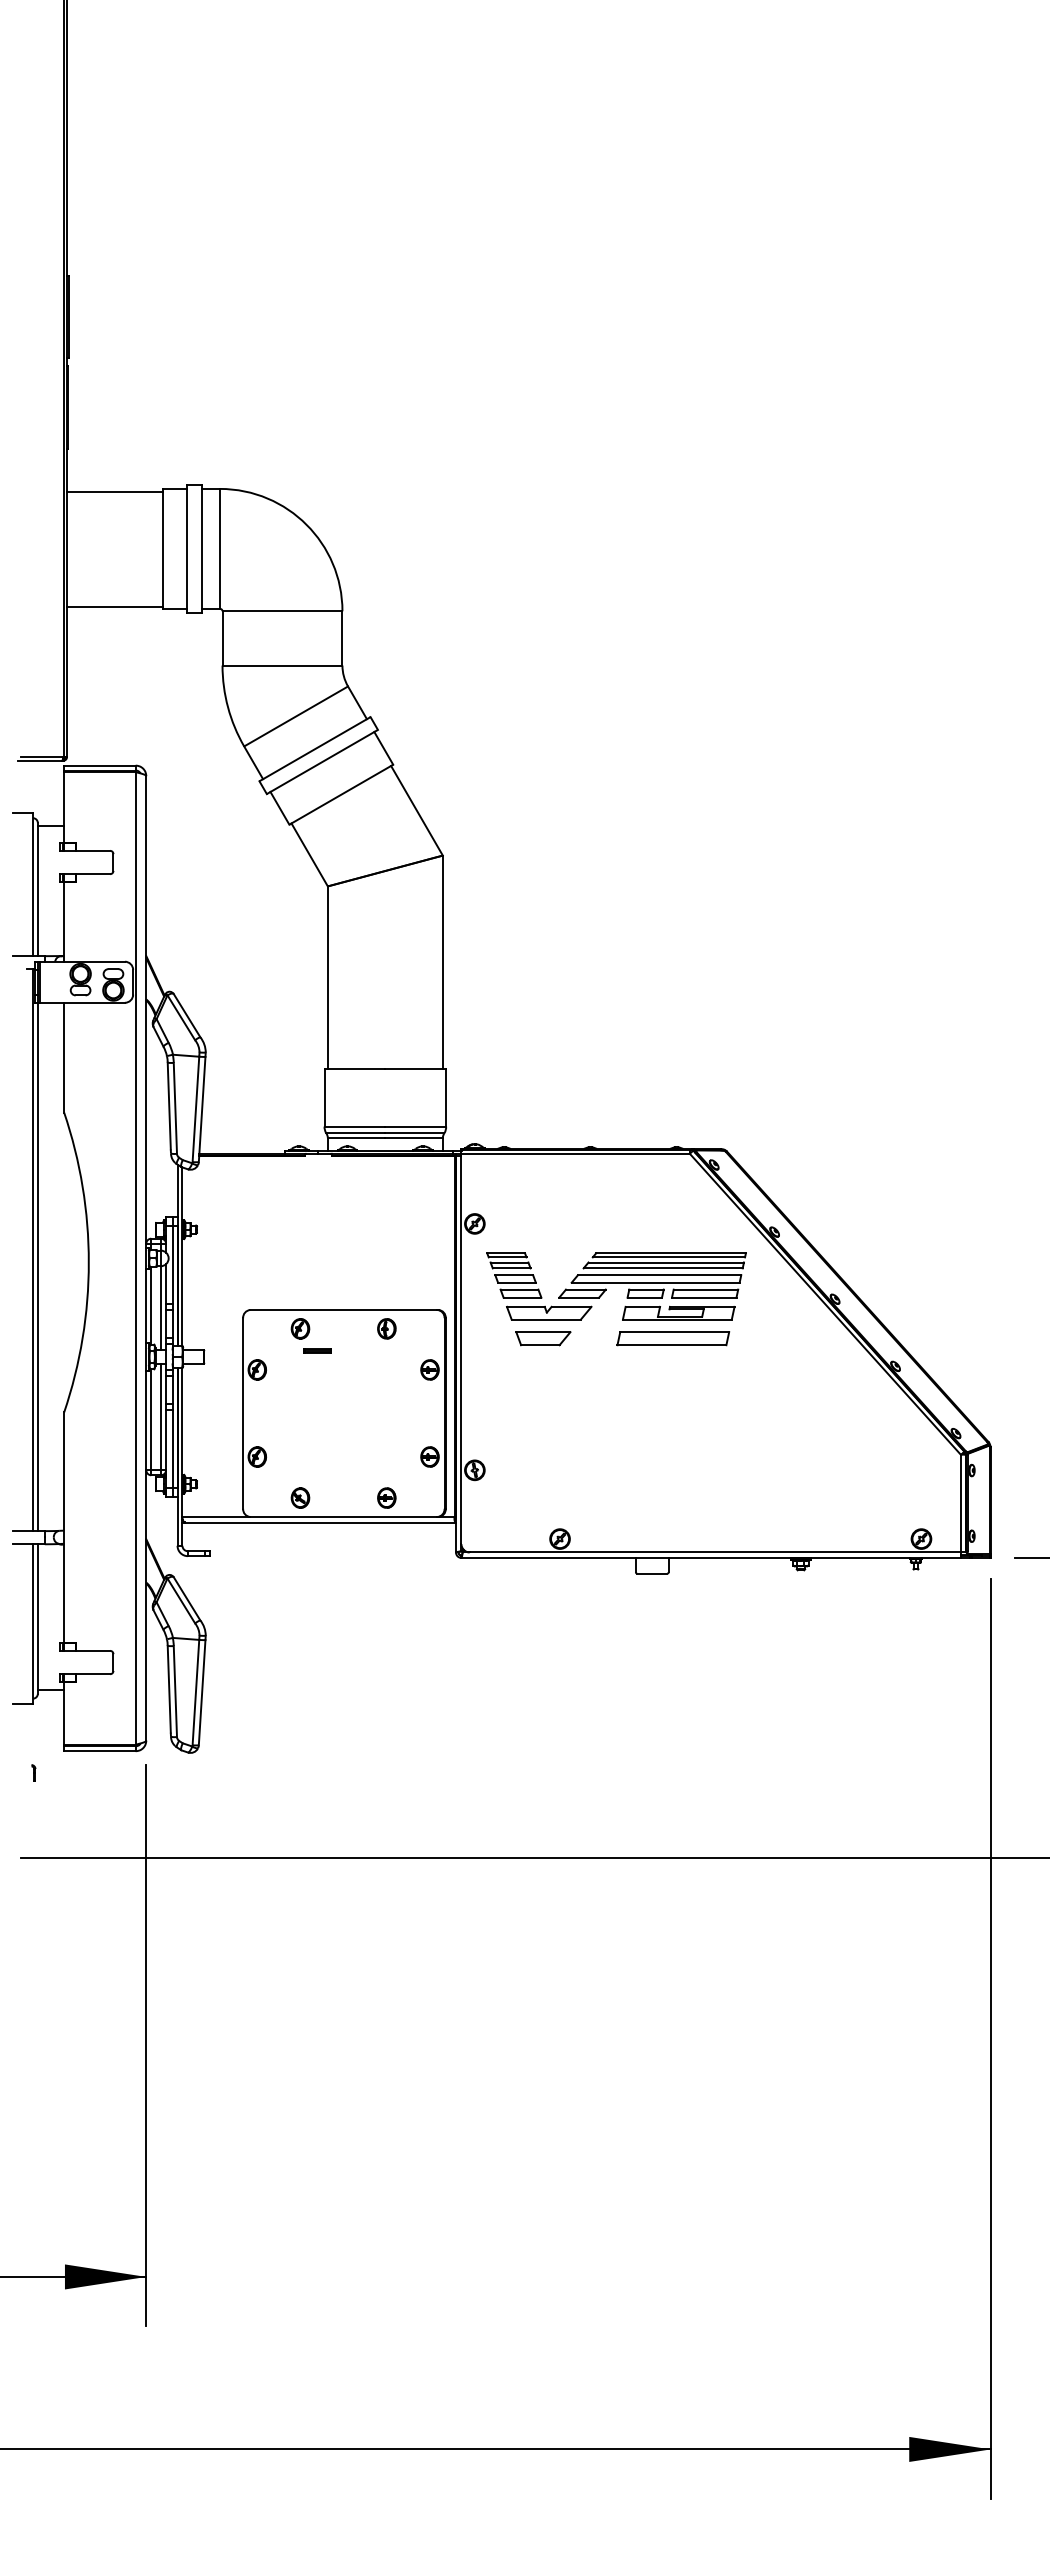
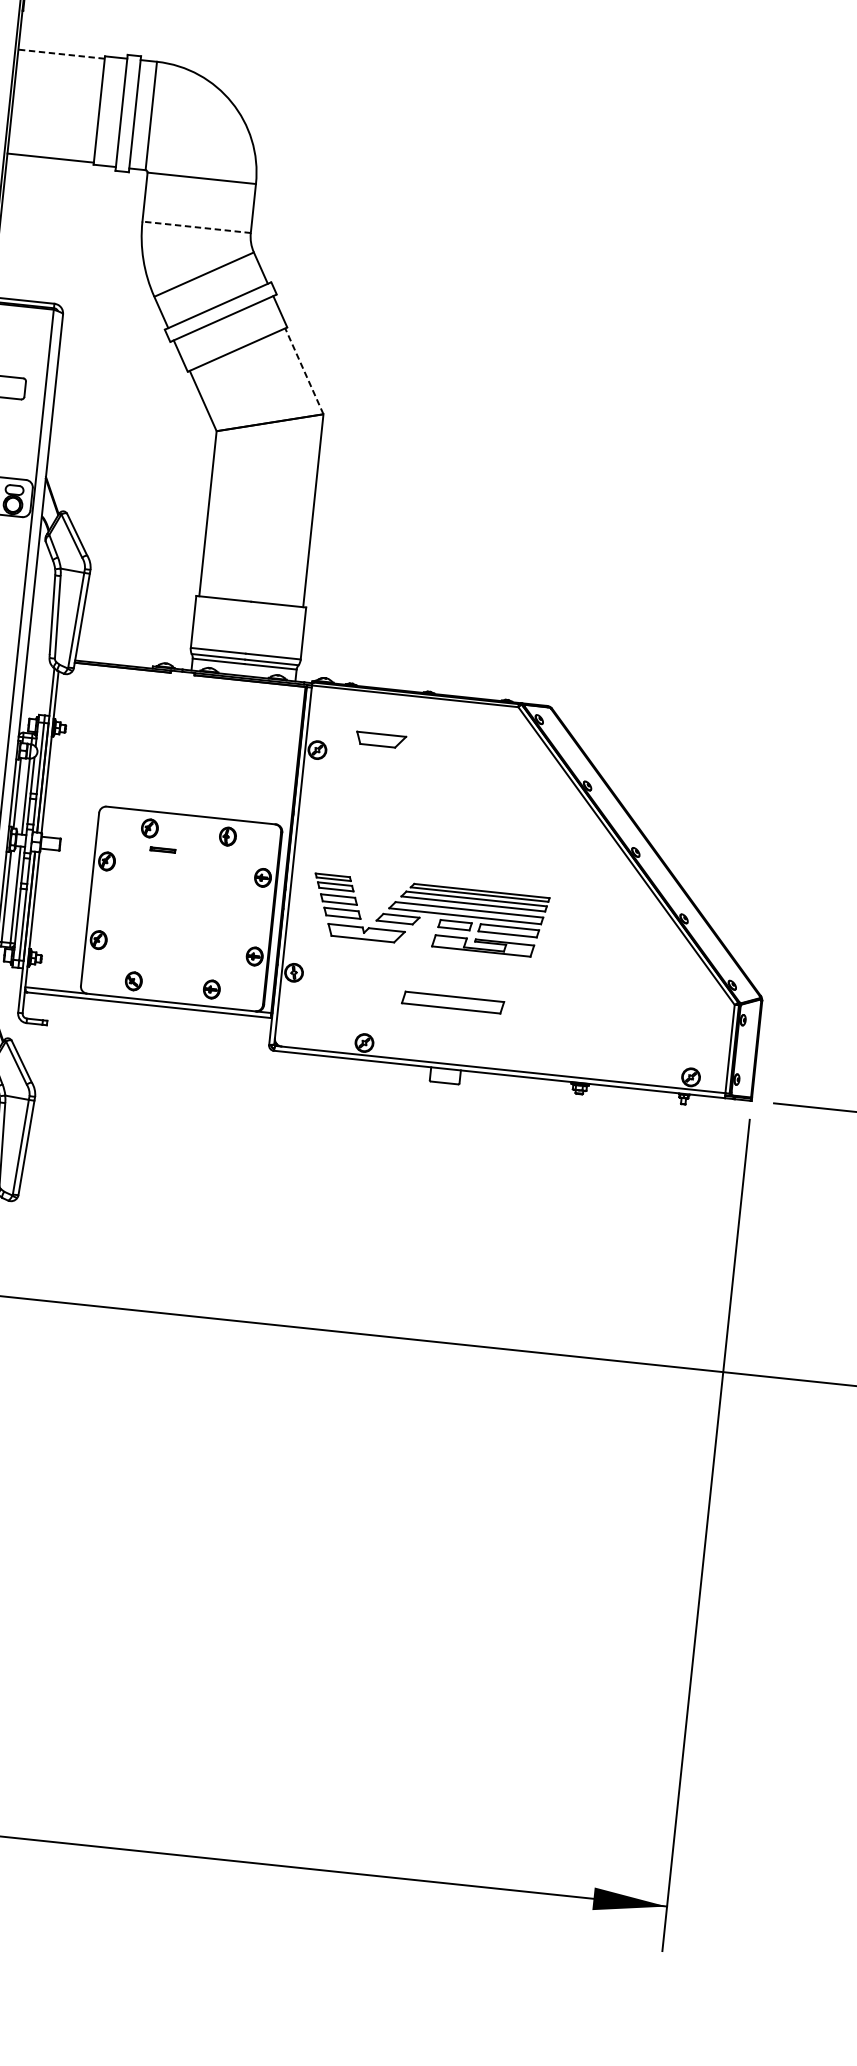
line: (114, 491) -> (61, 54), solid -> dashed
line: (282, 665) -> (196, 227), solid -> dashed
line: (416, 810) -> (303, 371), solid -> dashed
part: (616, 1286) -> (429, 915), moved
part: (543, 1338) -> (381, 740), moved
part: (673, 1338) -> (453, 1002), moved

